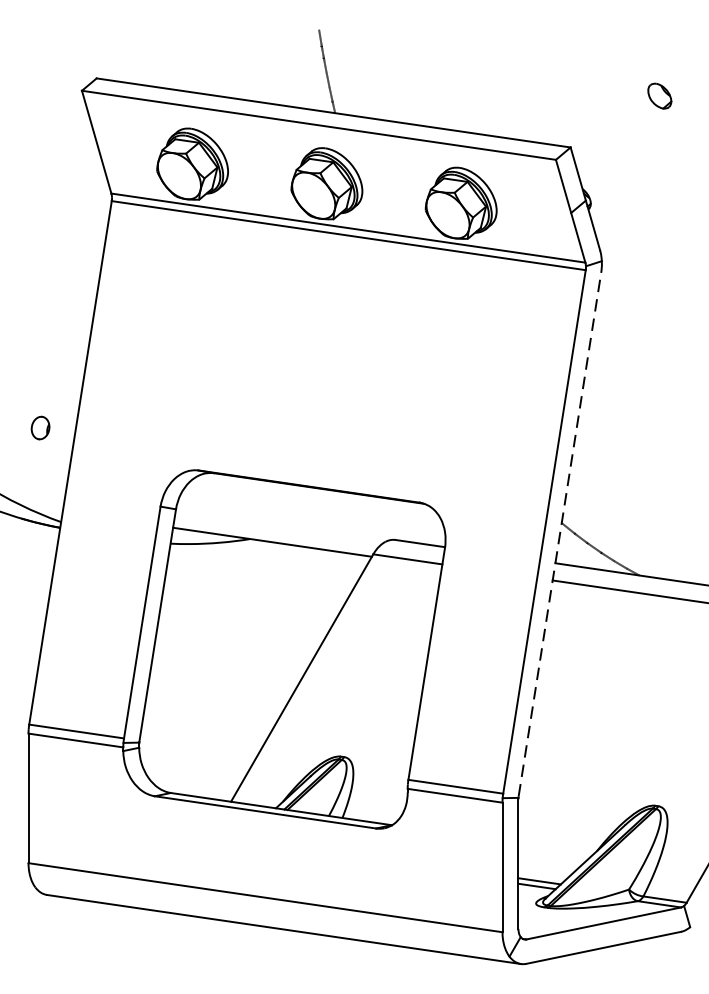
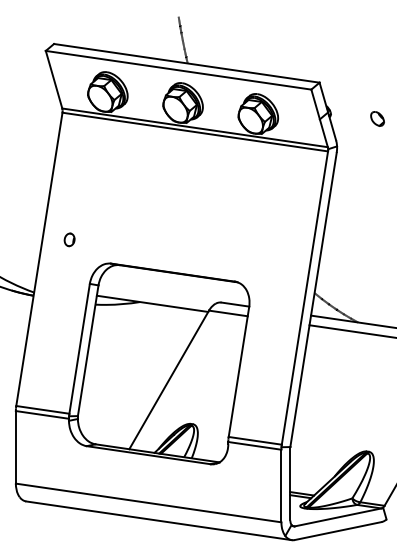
part: (659, 95) -> (377, 118), moved
part: (40, 427) -> (69, 239), moved
line: (559, 534) -> (313, 299), dashed -> solid

